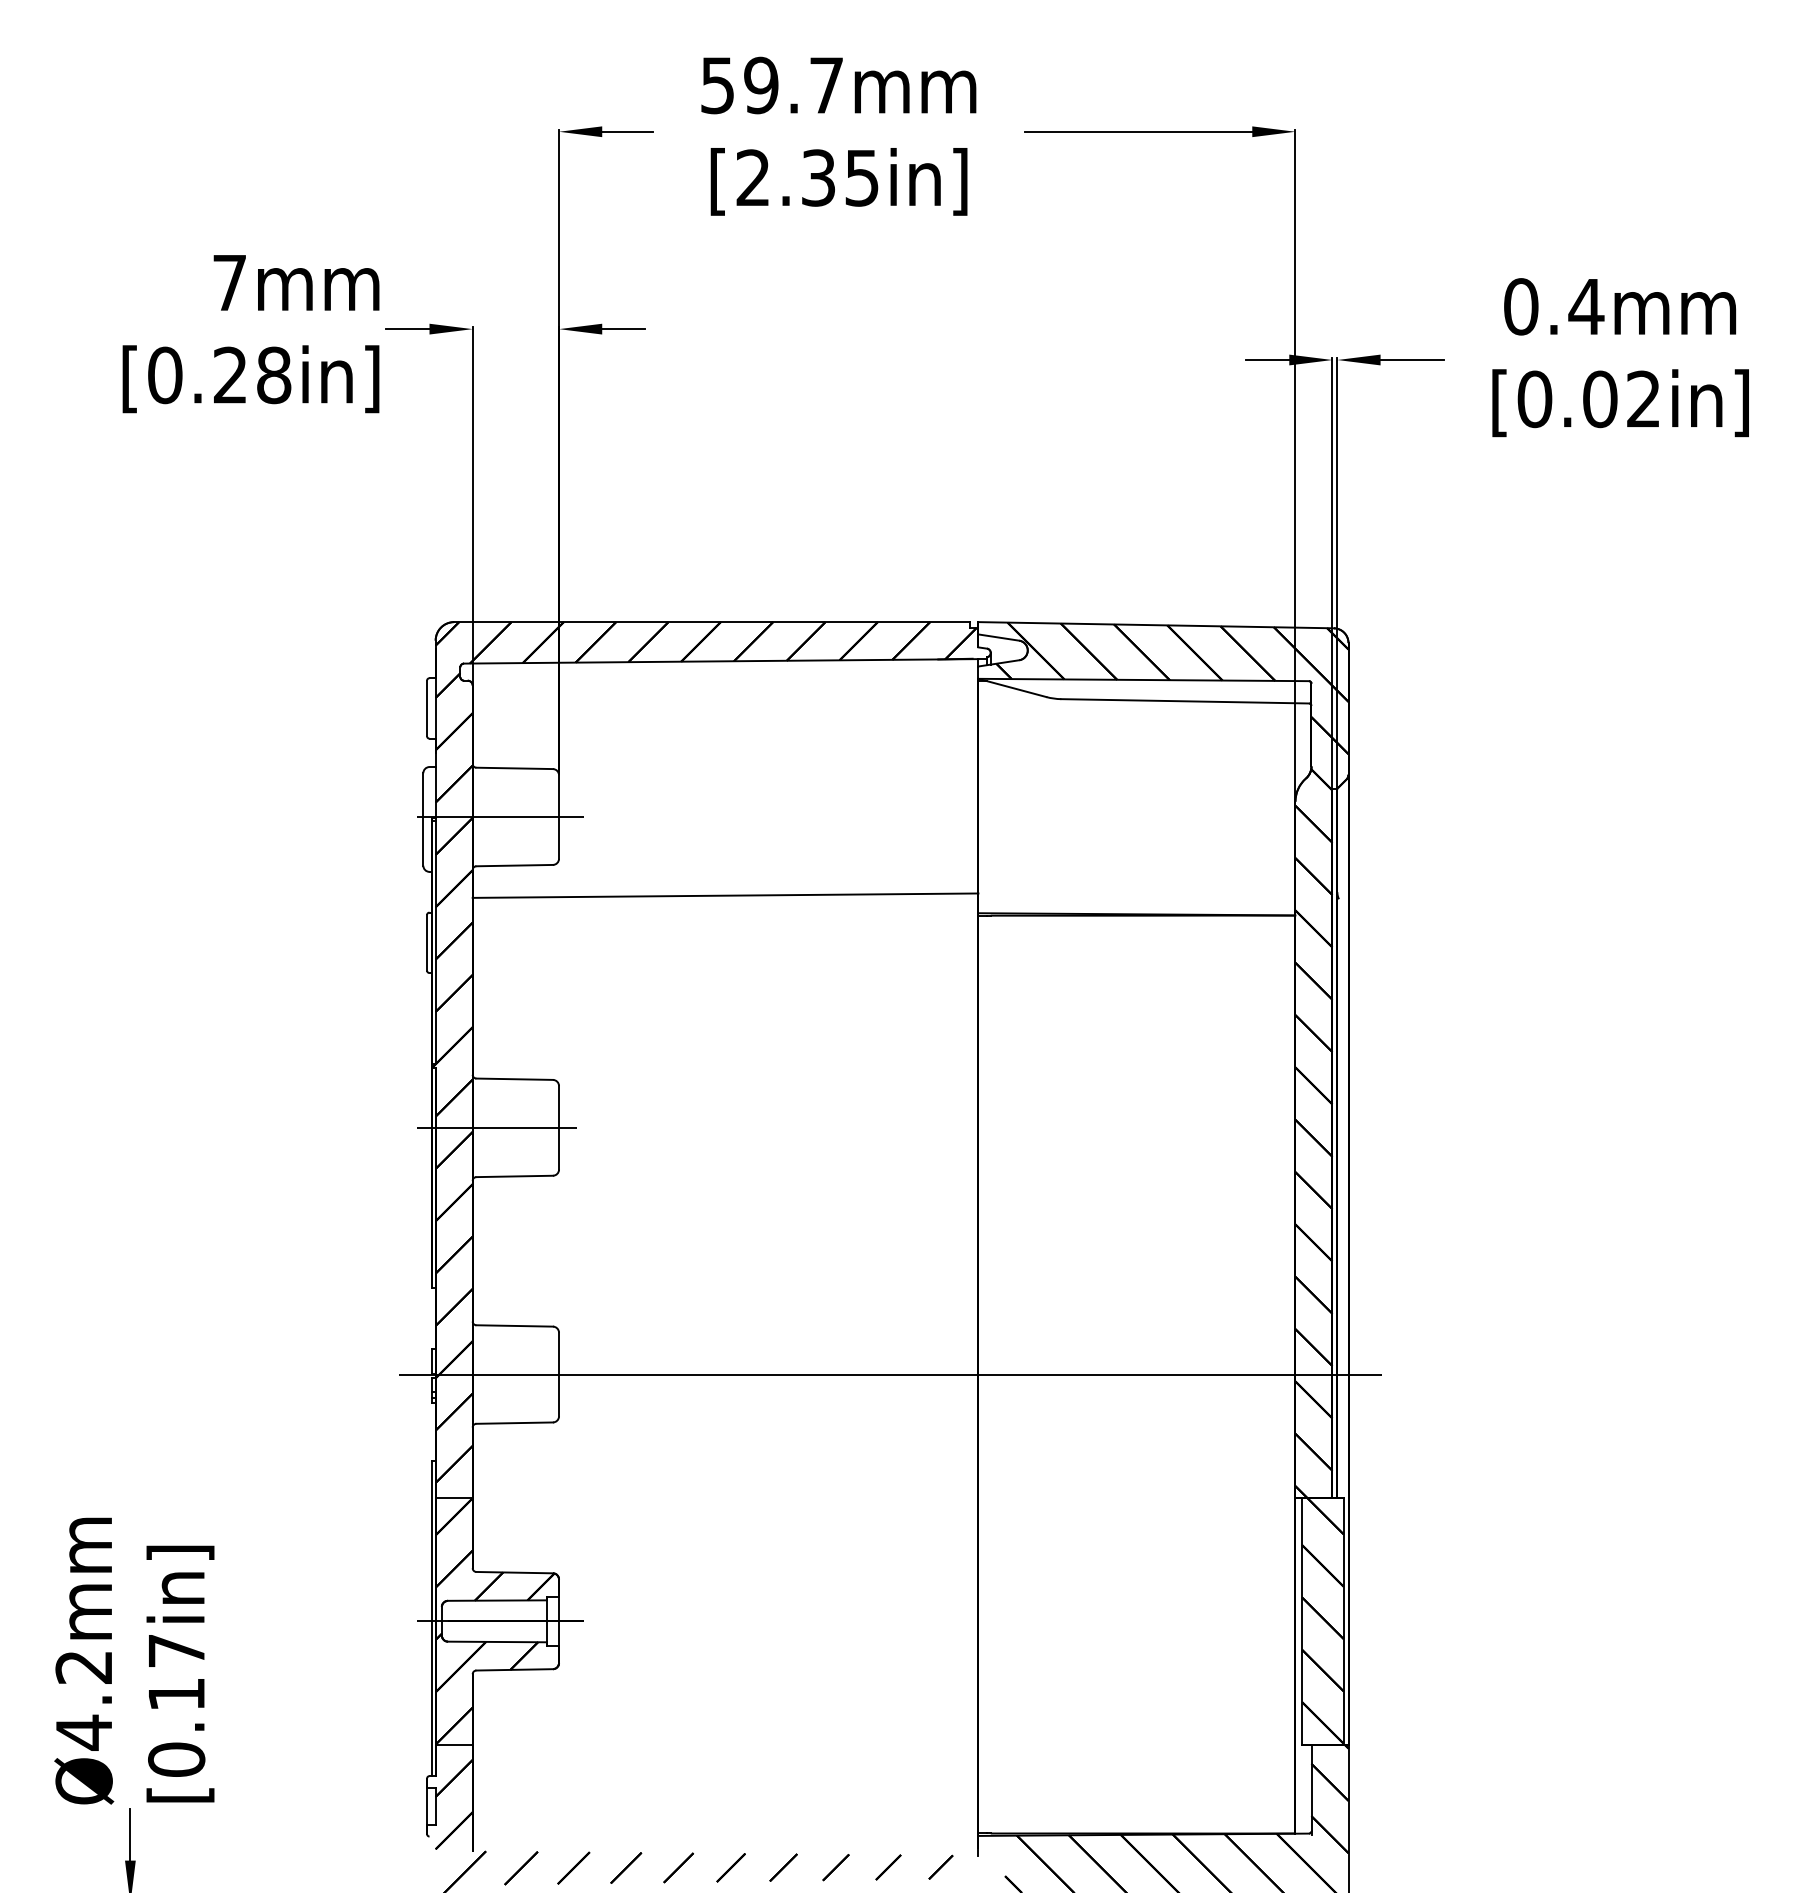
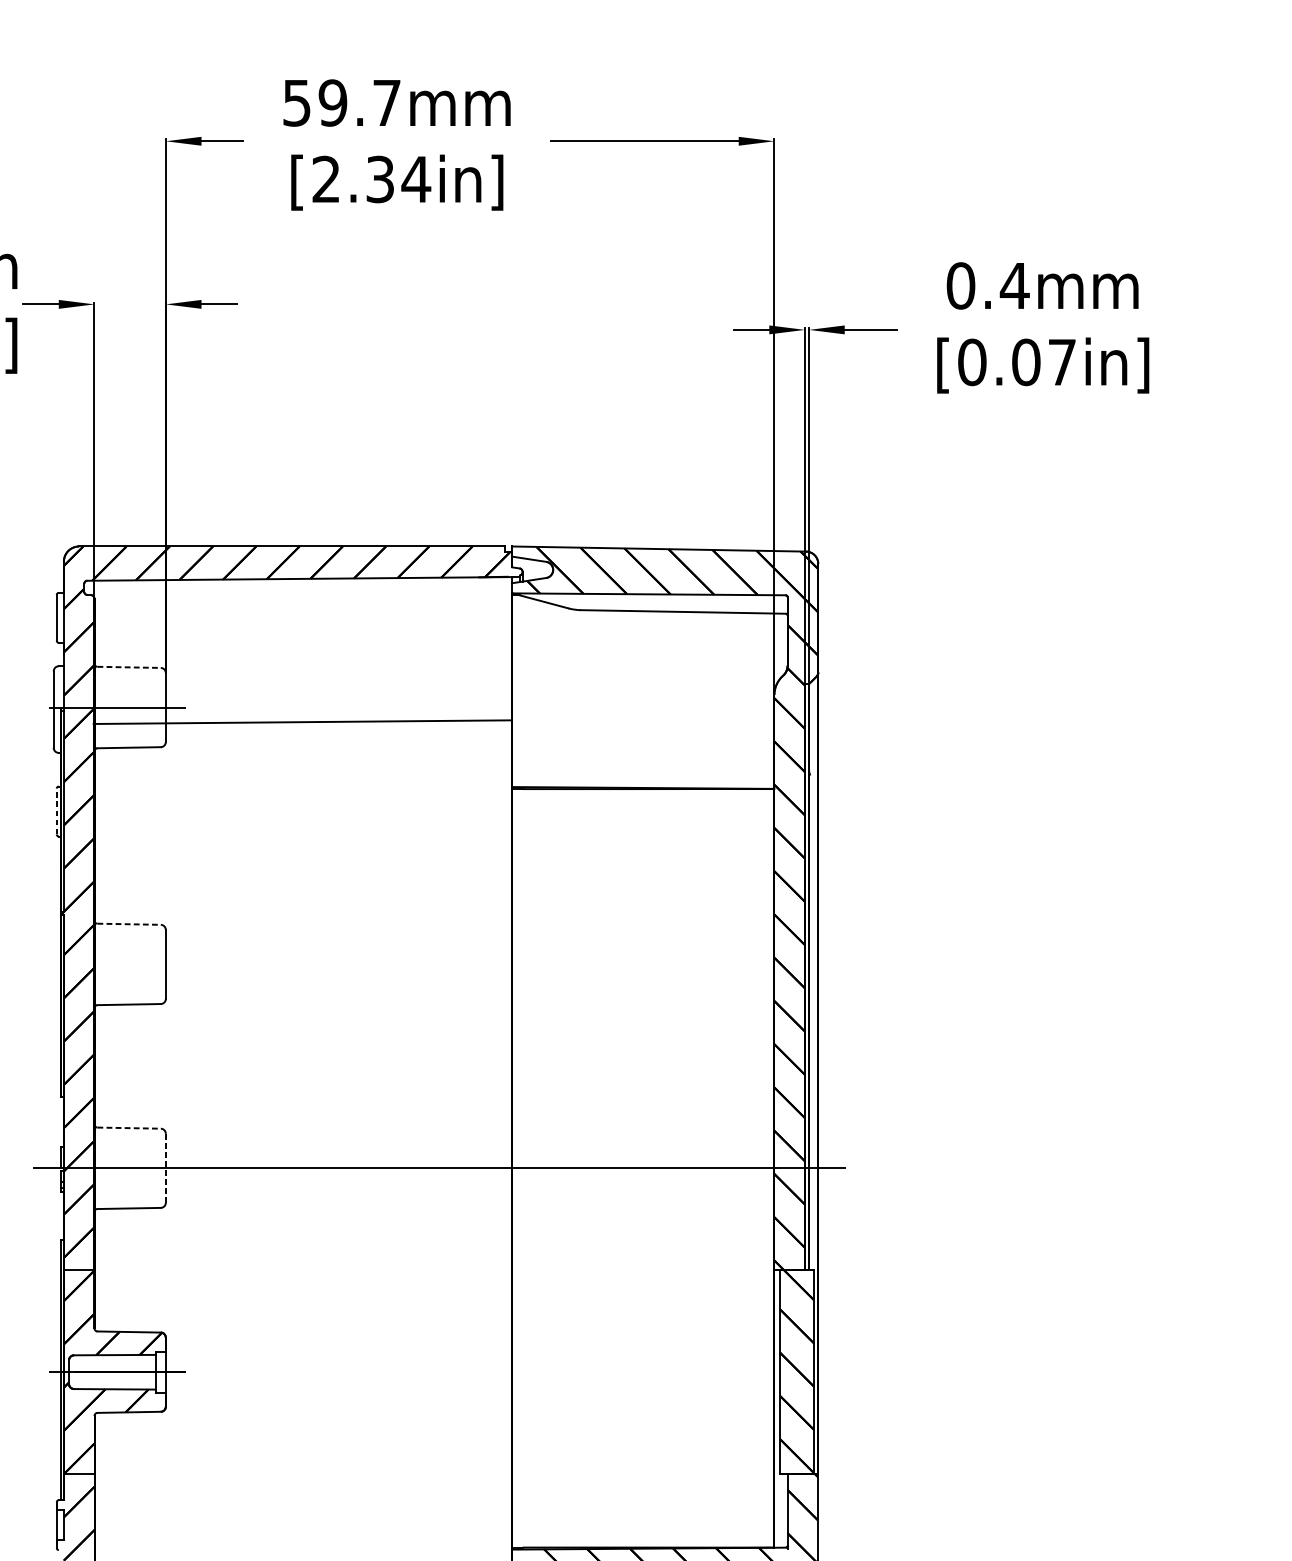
text: (862, 178) -> (416, 179), [2.35in] -> [2.34in]
text: (1643, 398) -> (1062, 361), [0.02in] -> [0.07in]
line: (515, 768) -> (129, 667), solid -> dashed
line: (725, 895) -> (302, 722), moved
line: (427, 942) -> (57, 811), solid -> dashed
line: (515, 1079) -> (129, 924), solid -> dashed
line: (496, 1127) -> (114, 964), removed
line: (515, 1325) -> (129, 1127), solid -> dashed
line: (559, 1374) -> (166, 1168), solid -> dashed

